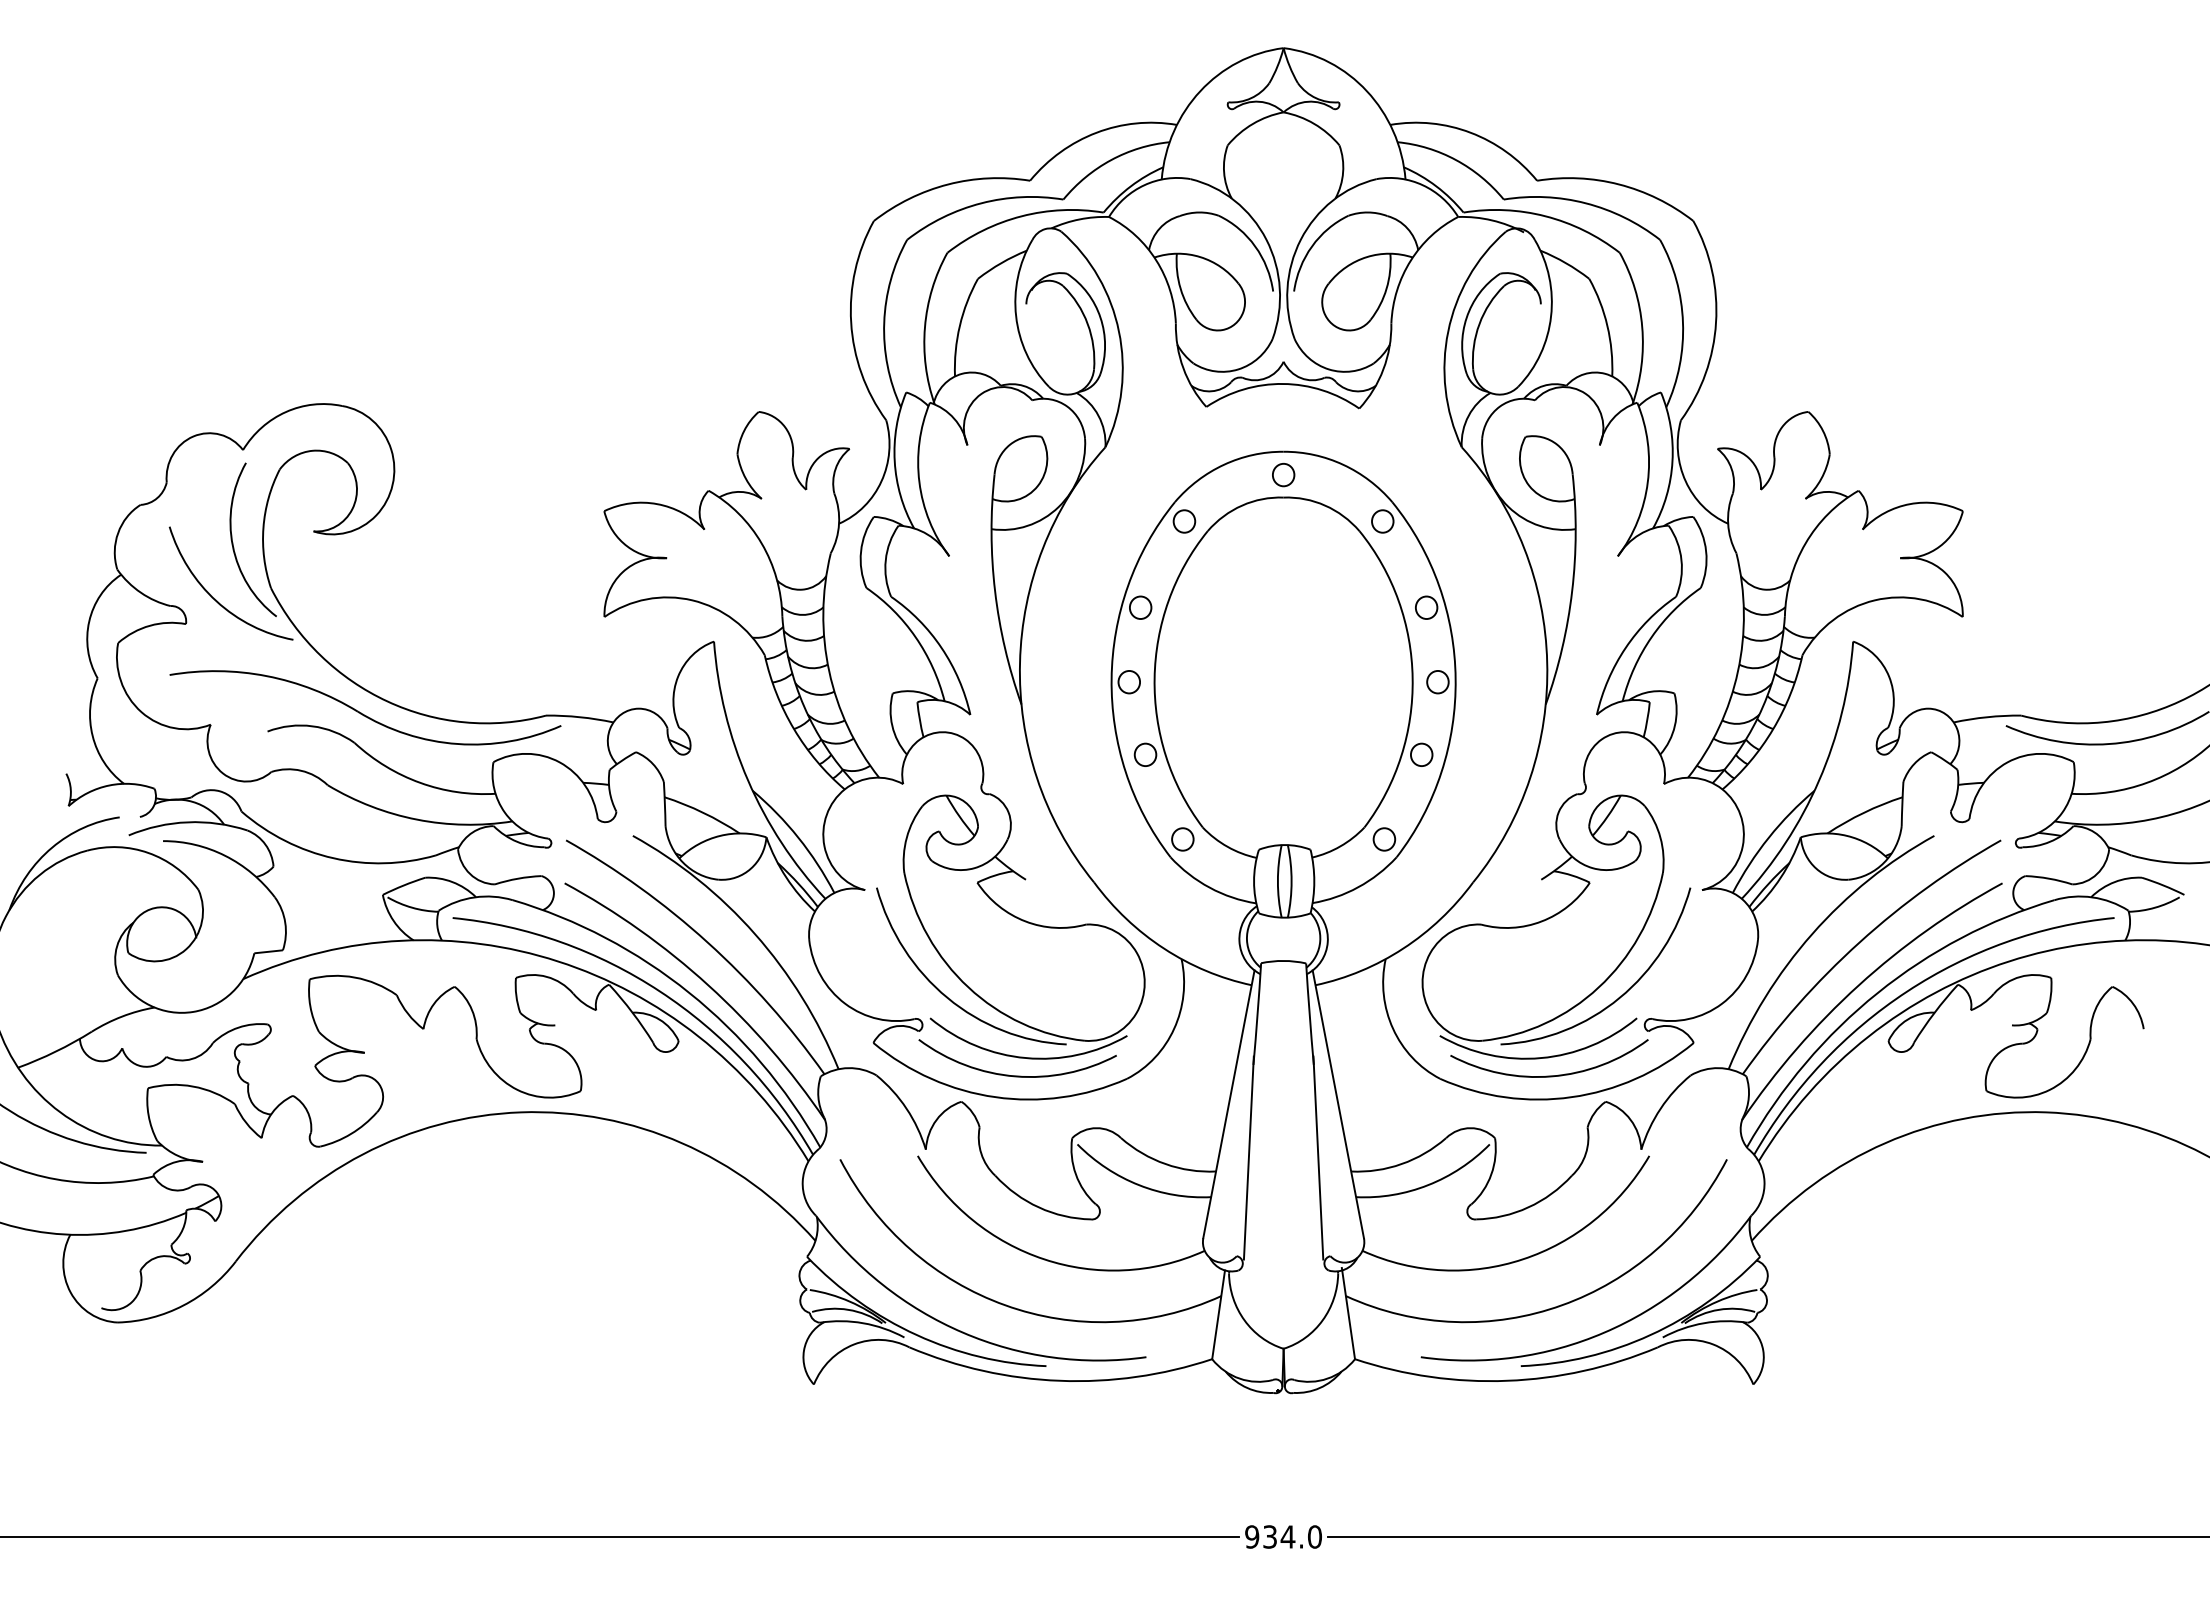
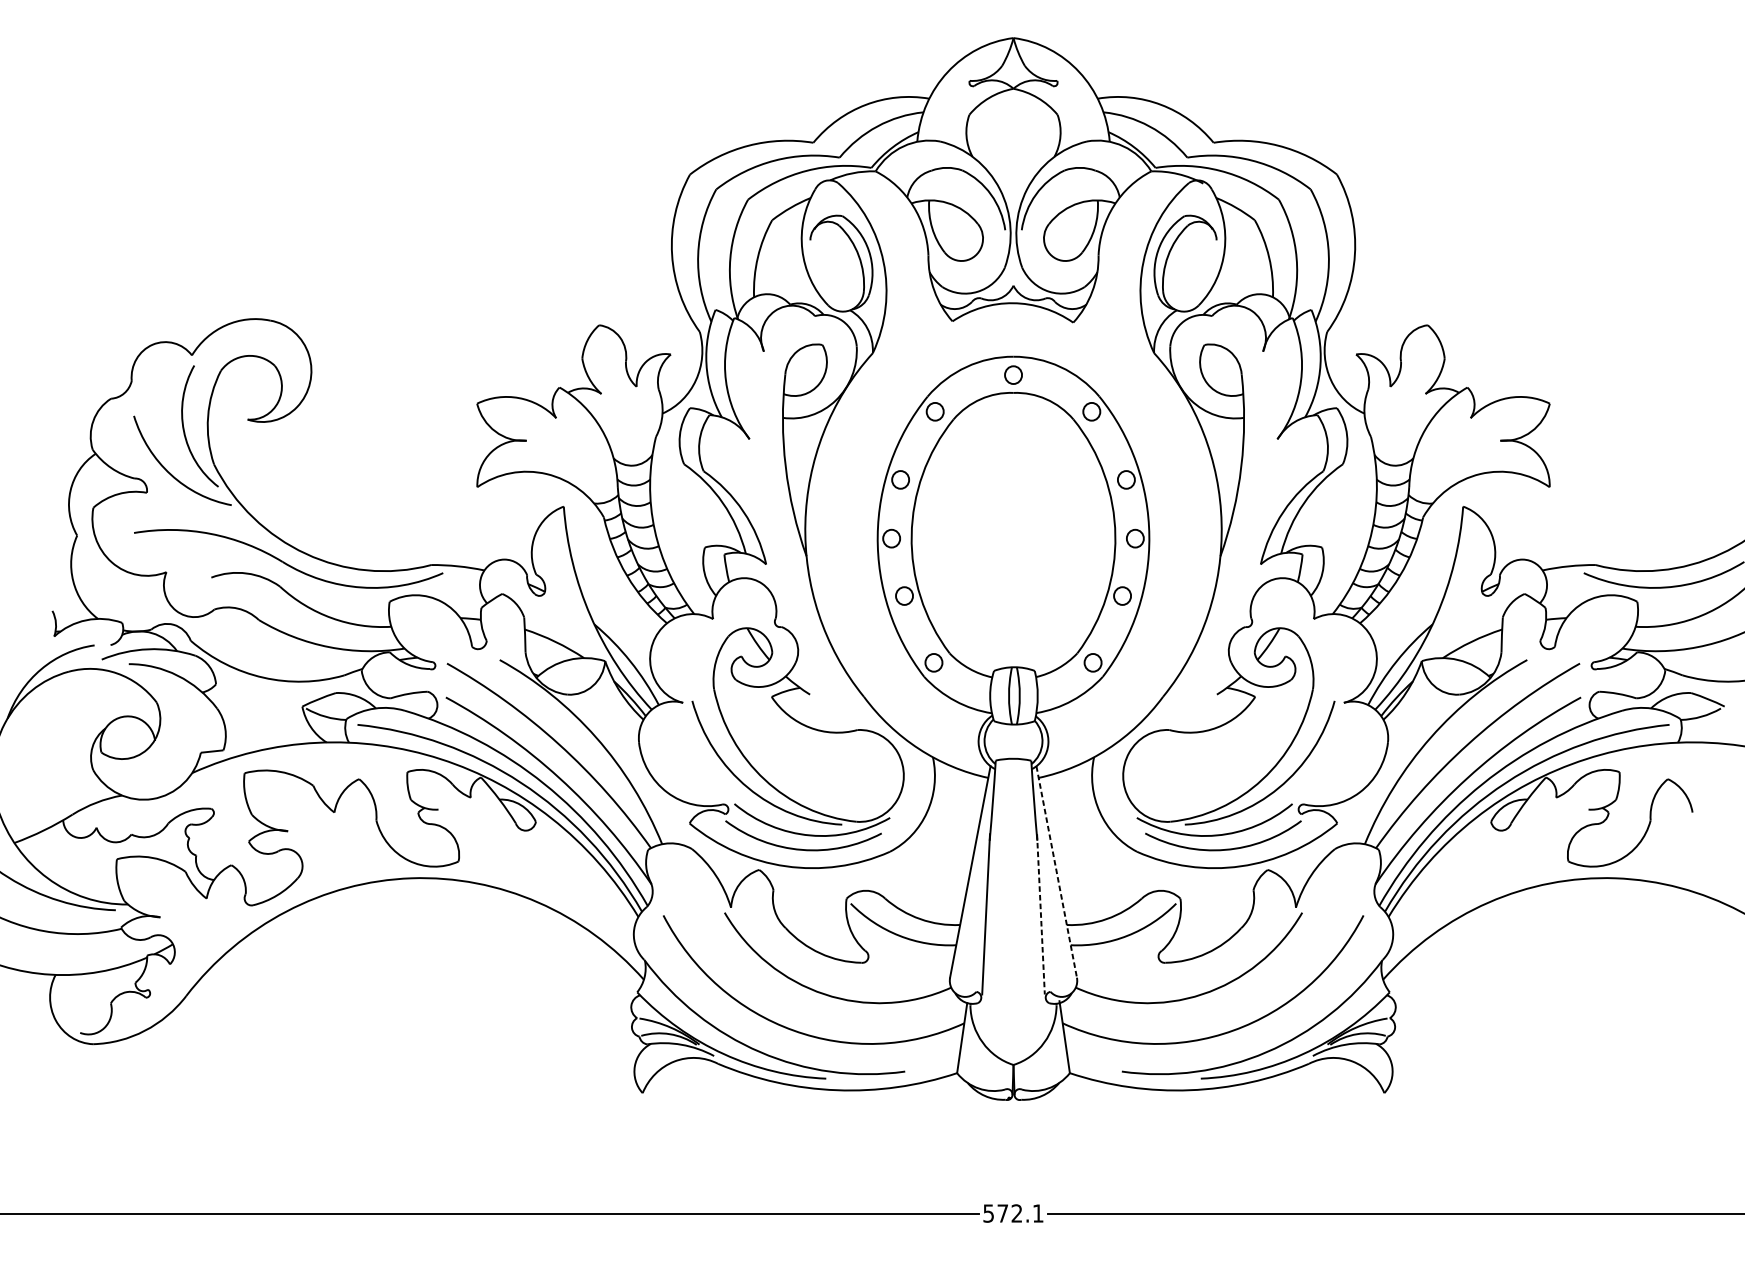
line: (1338, 1104) -> (1056, 872), solid -> dashed
line: (1318, 1158) -> (1041, 914), solid -> dashed
text: (1283, 1536) -> (1013, 1213), 934.0 -> 572.1

